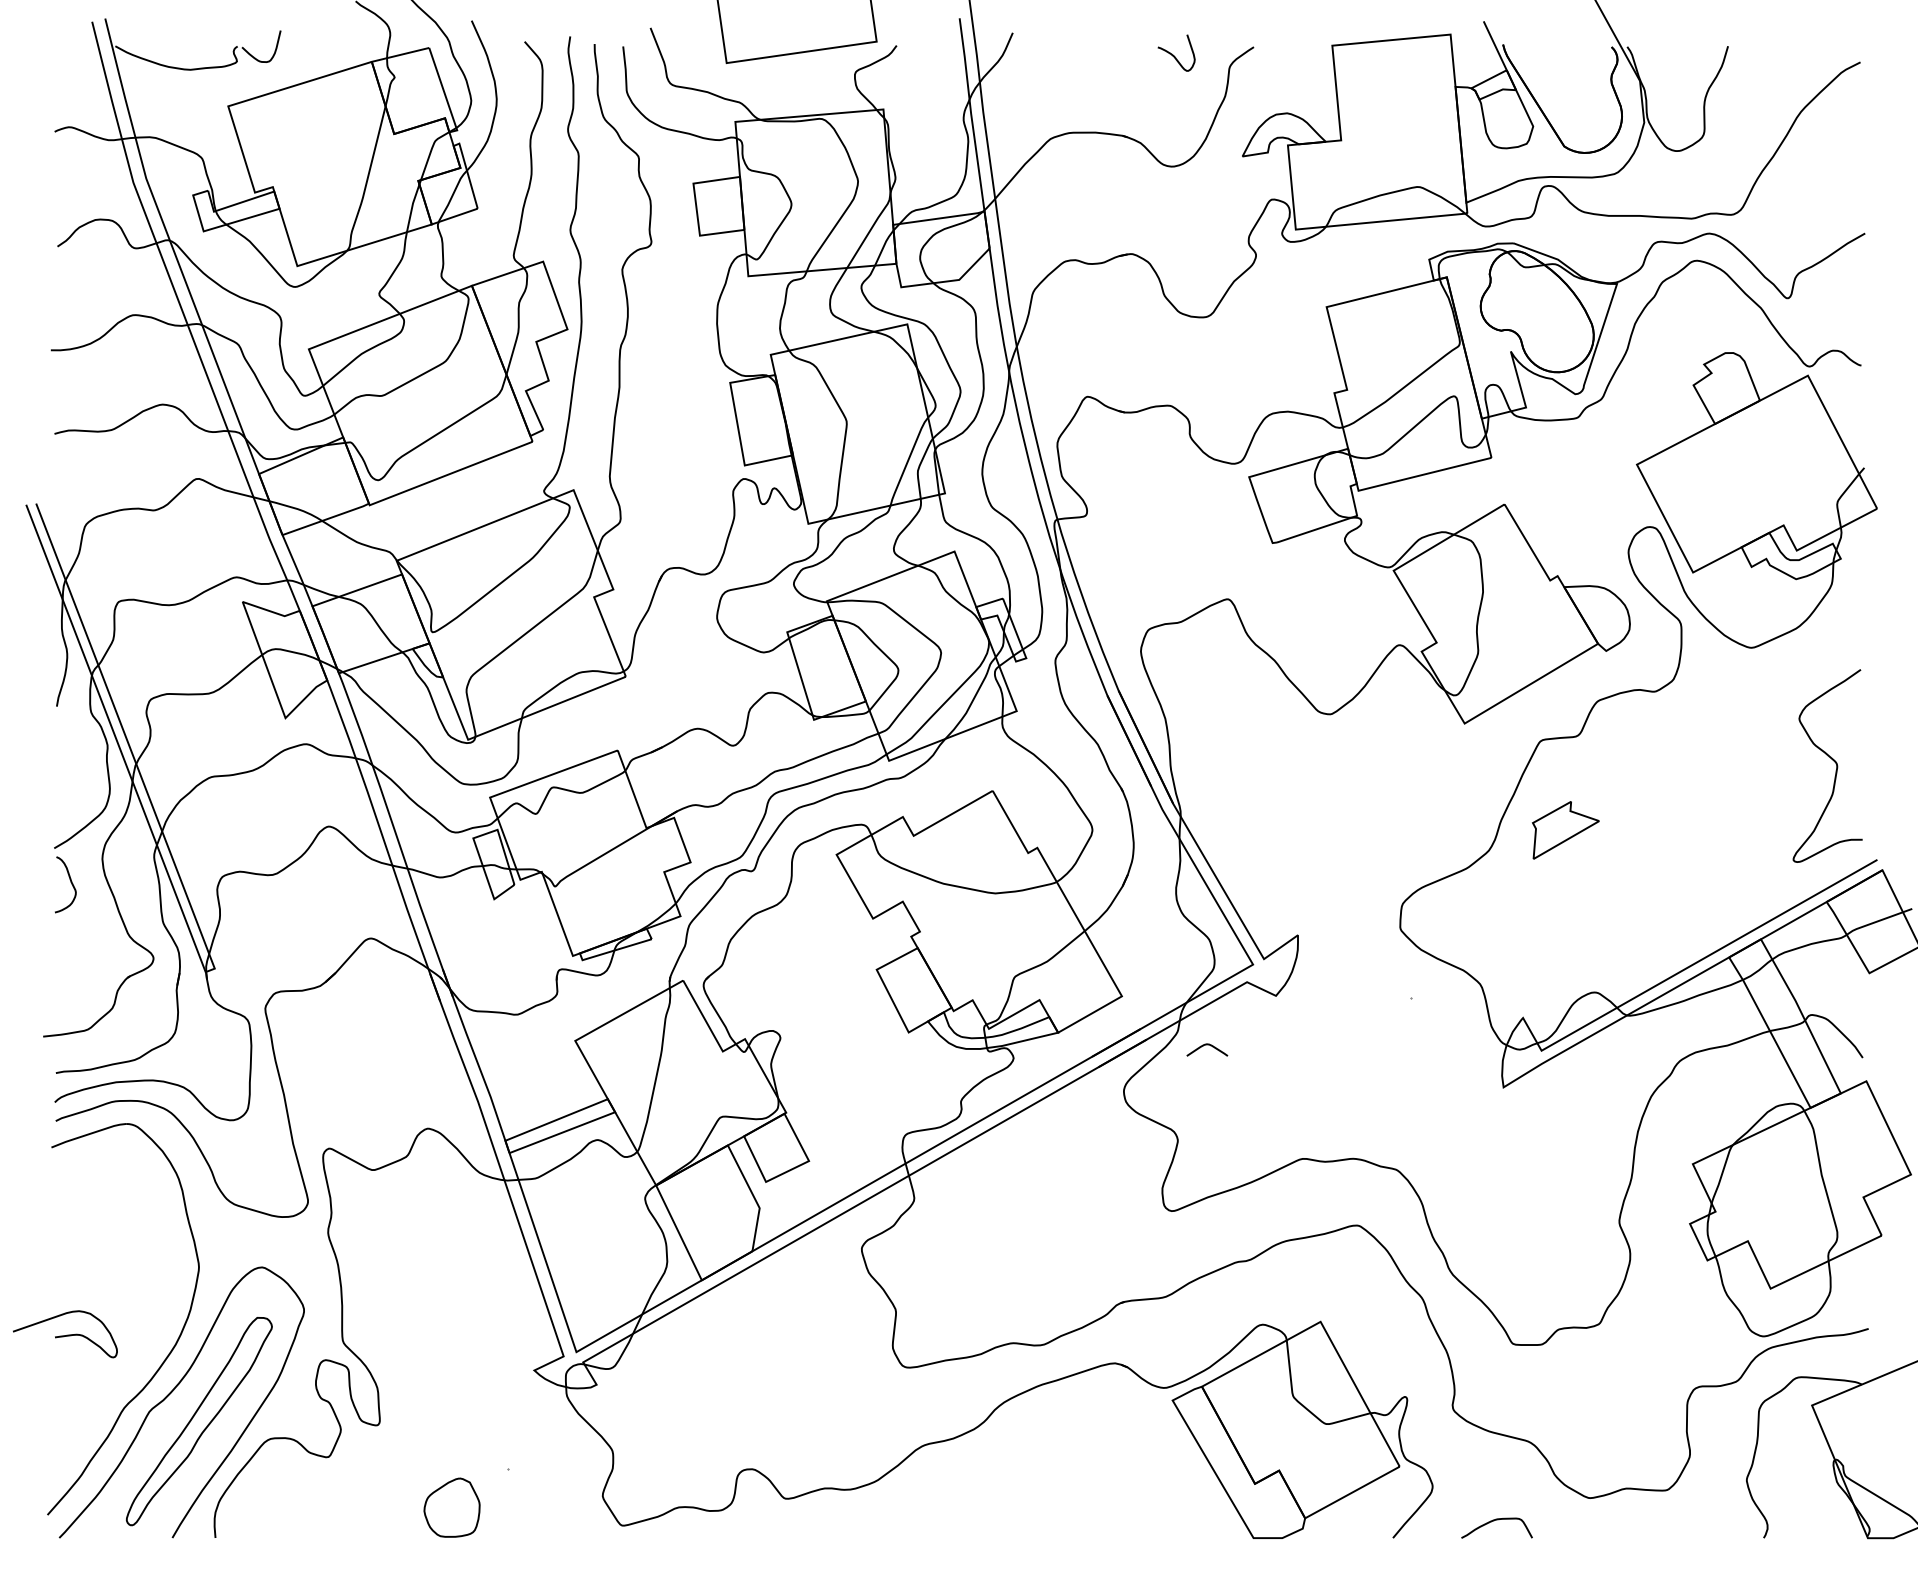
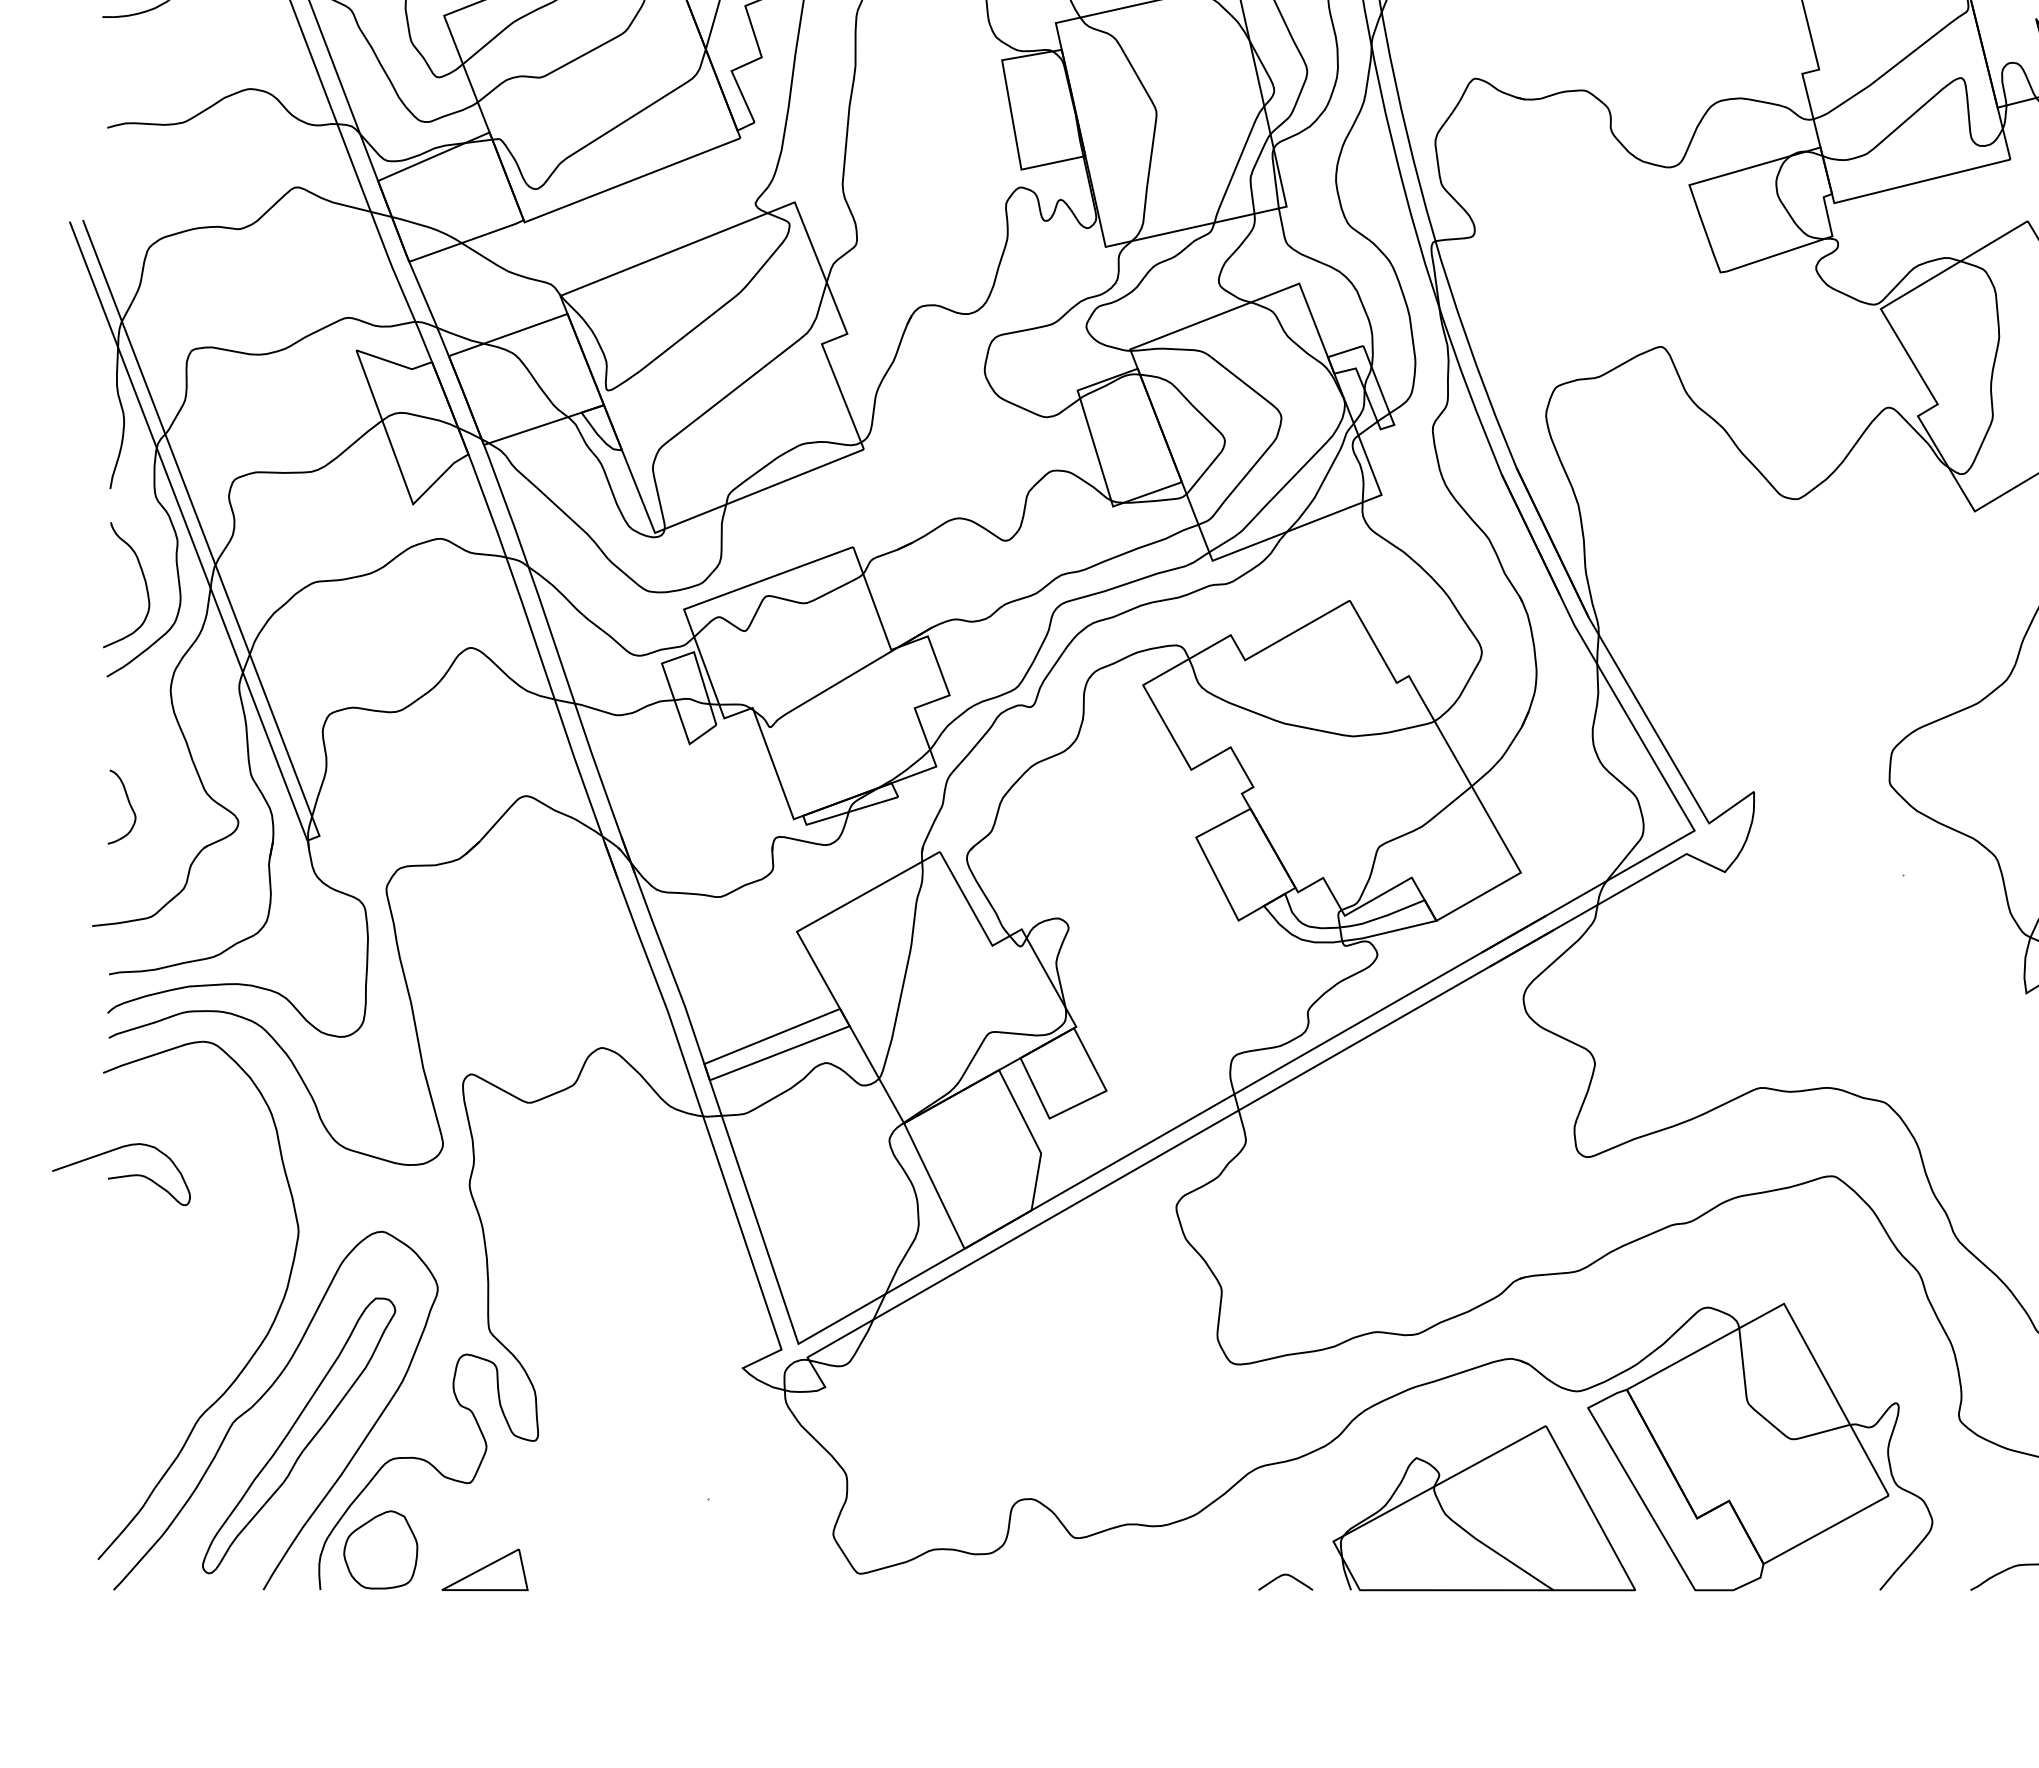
curve: (81, 774) -> (142, 578), added
curve: (70, 882) -> (128, 804), moved
curve: (1207, 1045) -> (1285, 1576), moved
curve: (65, 1335) -> (121, 1176), moved
part: (1093, 1475) -> (1483, 1507), added
part: (451, 1507) -> (380, 1549), moved
part: (339, 1522) -> (484, 1569), added

